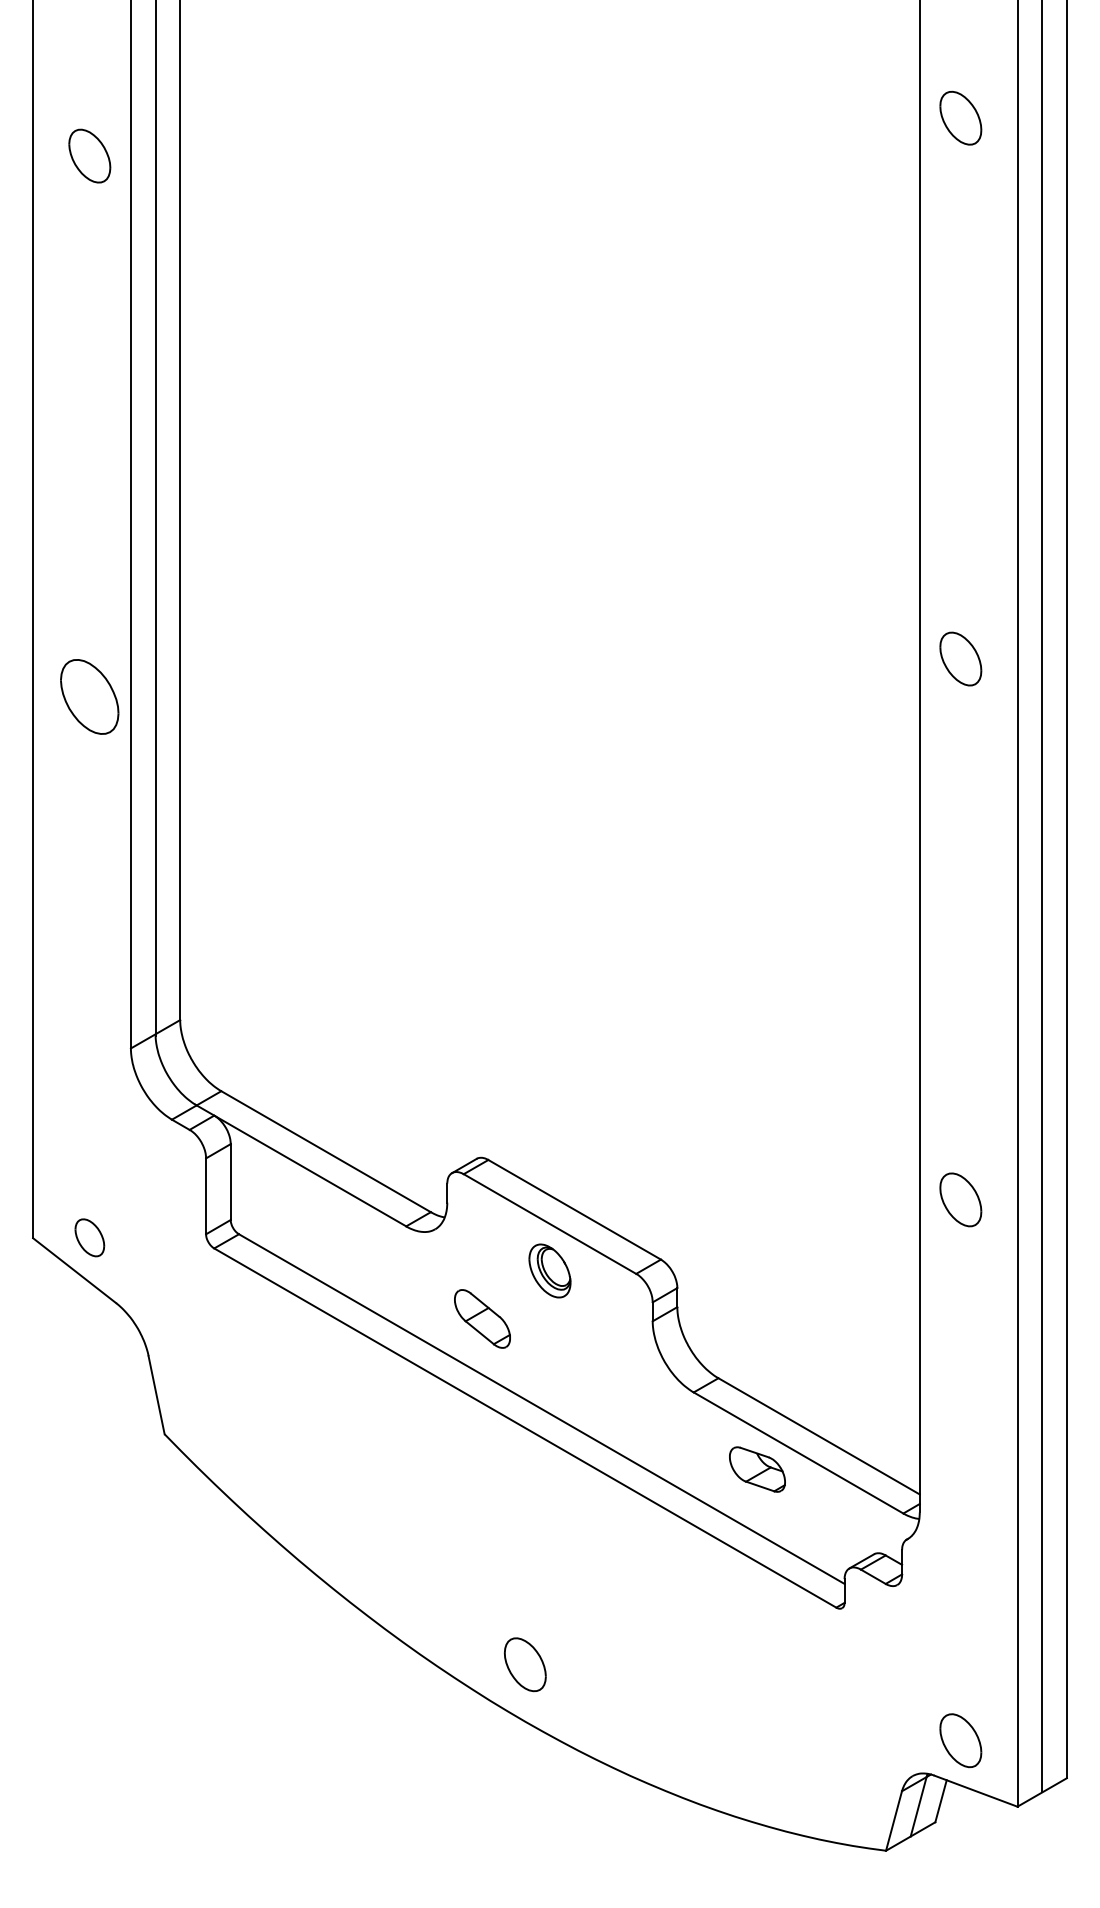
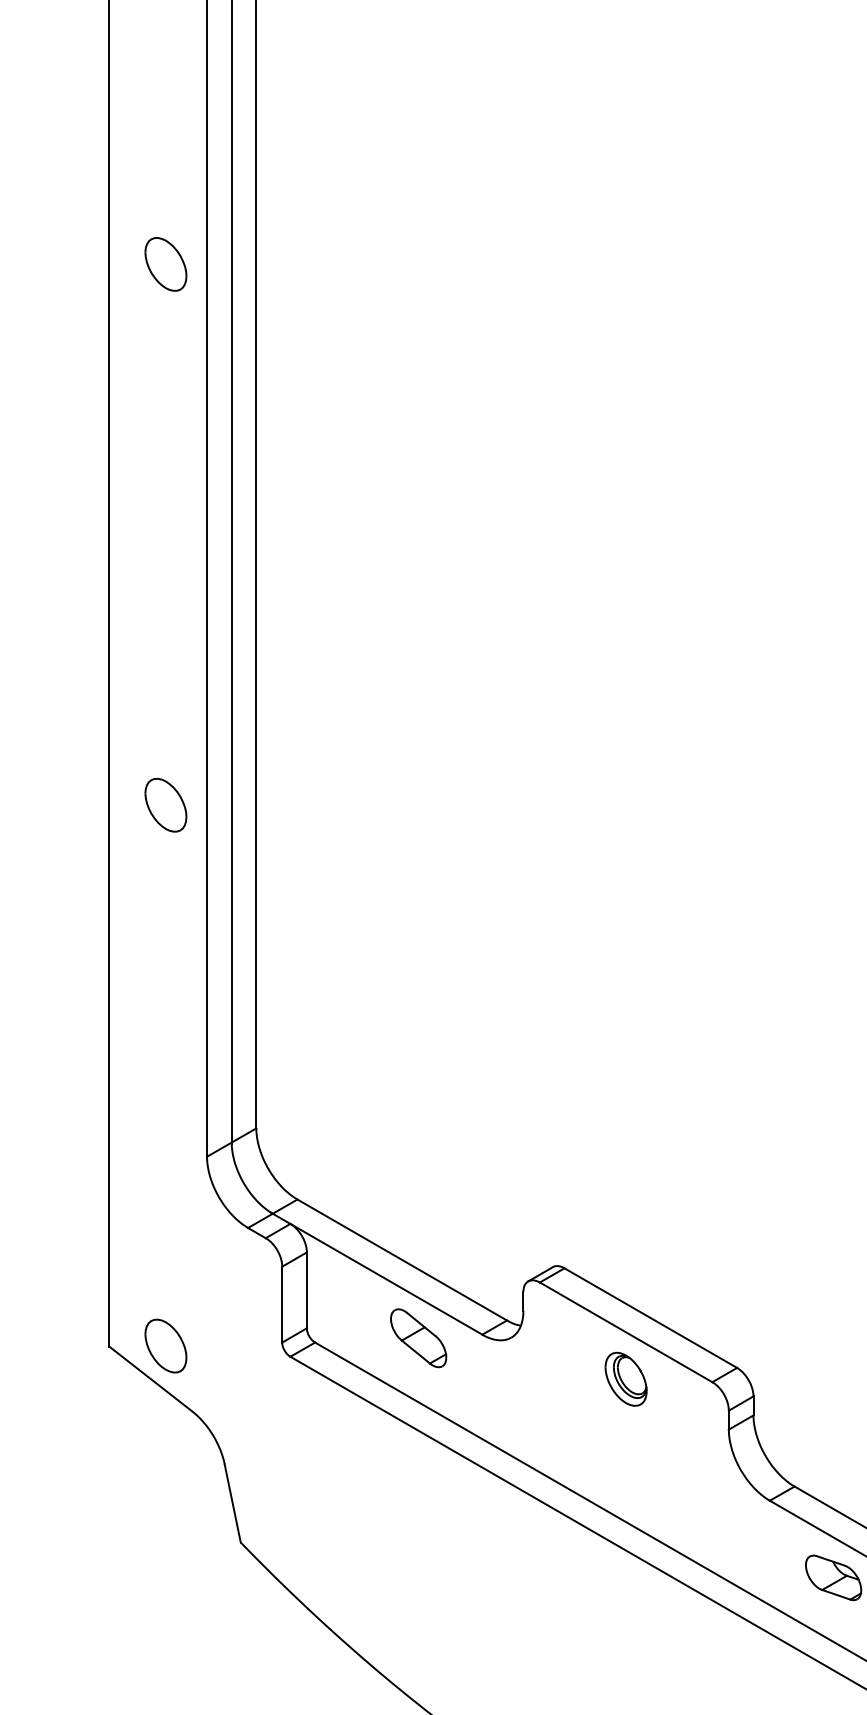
part: (89, 696) -> (165, 804), size x0.71
part: (89, 1237) -> (165, 1345), size x1.43
part: (482, 1318) -> (418, 1337), moved

